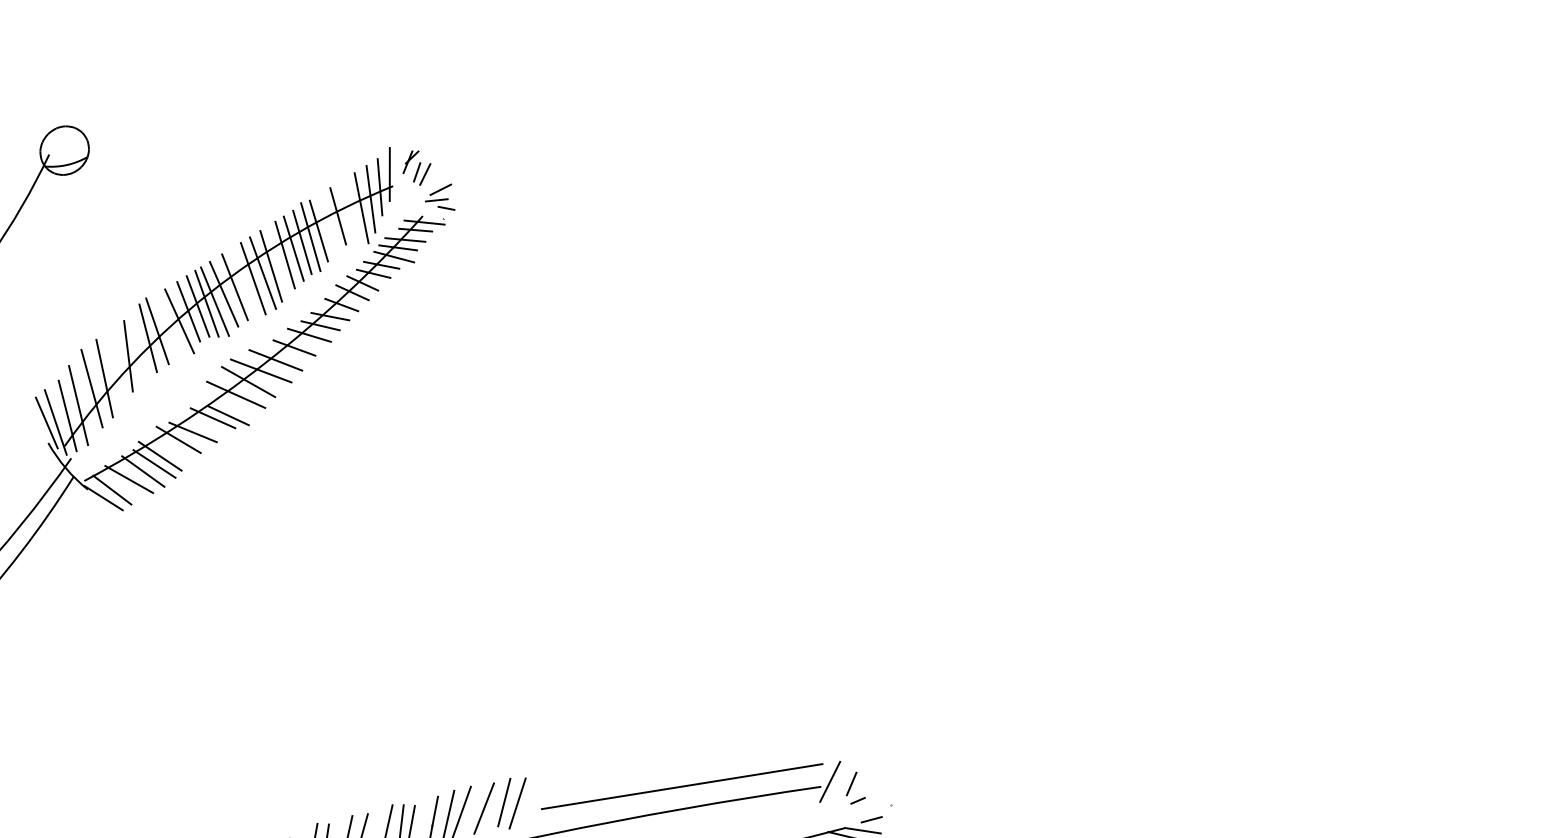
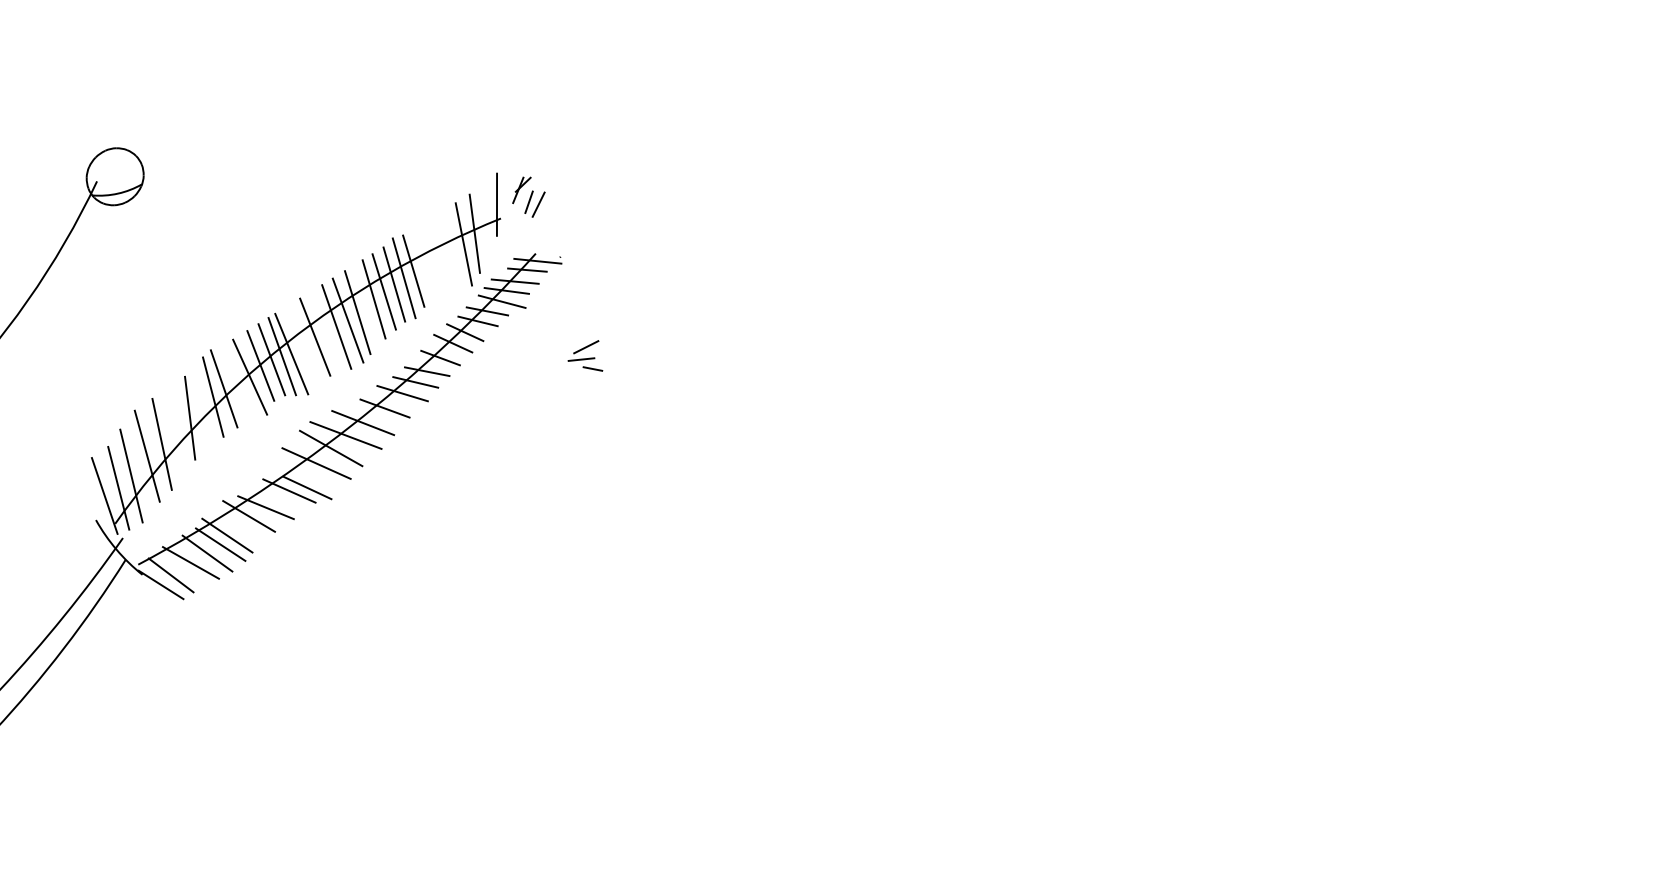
line: (379, 187) -> (484, 220), removed
part: (440, 196) -> (585, 355), moved
line: (338, 216) -> (436, 254), removed
line: (223, 293) -> (301, 344), removed
line: (46, 422) -> (93, 495), removed

